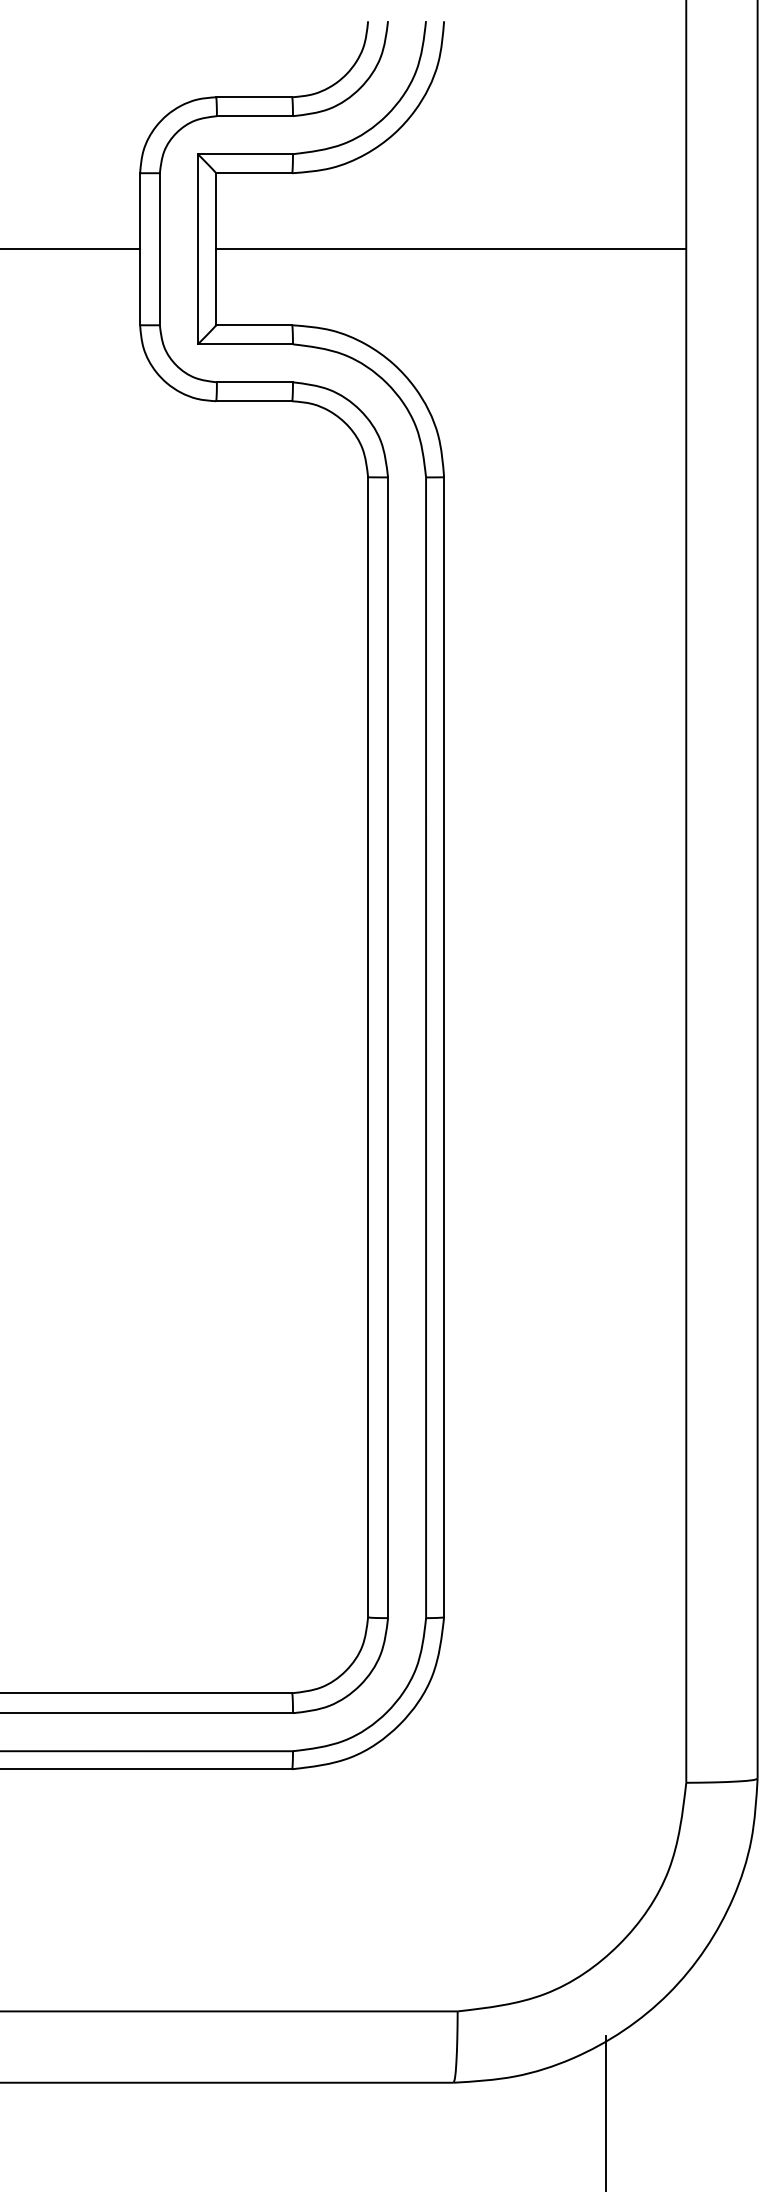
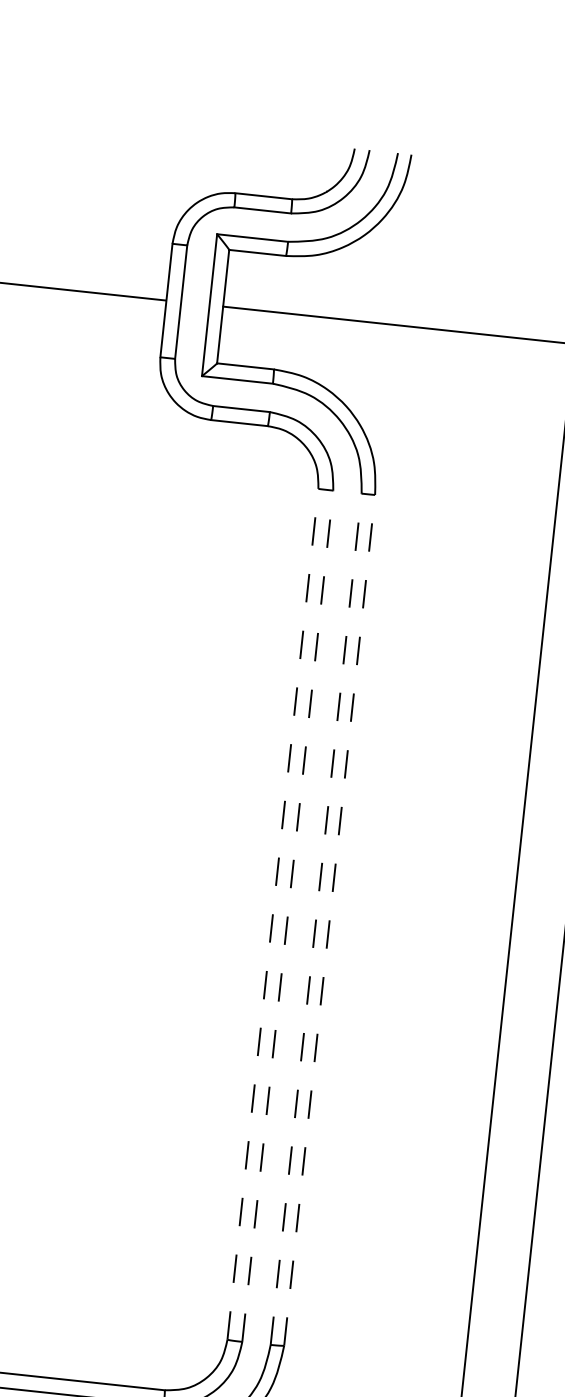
line: (368, 1047) -> (273, 914), solid -> dashed
line: (388, 1047) -> (288, 916), solid -> dashed
line: (426, 1047) -> (316, 919), solid -> dashed
line: (444, 1047) -> (329, 920), solid -> dashed

